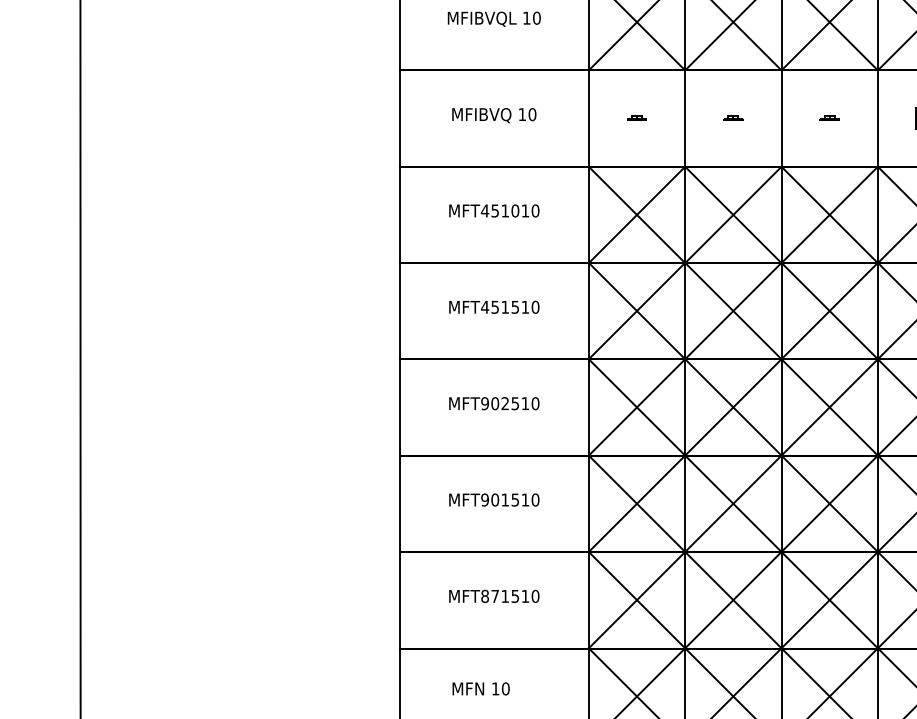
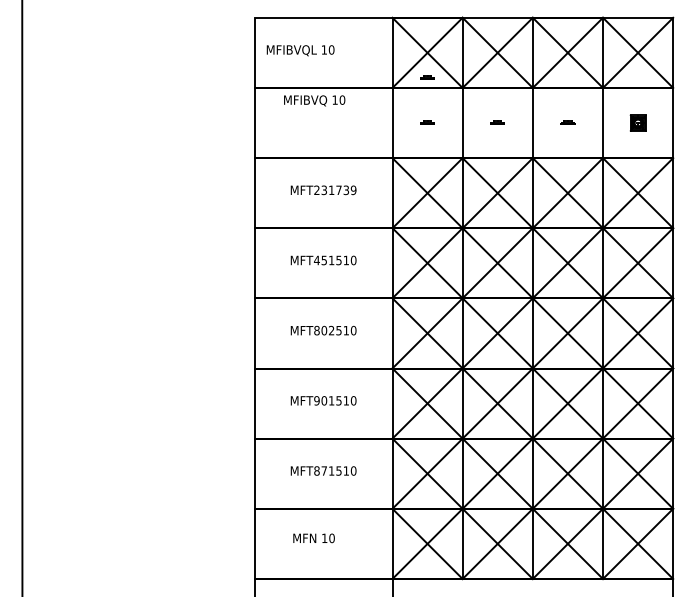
text: (494, 18) -> (300, 50), moved
part: (636, 56) -> (427, 77), added
text: (494, 115) -> (314, 100), moved
text: (510, 211) -> (335, 190), MFT451010 -> MFT231739
text: (484, 403) -> (316, 330), MFT902510 -> MFT802510

